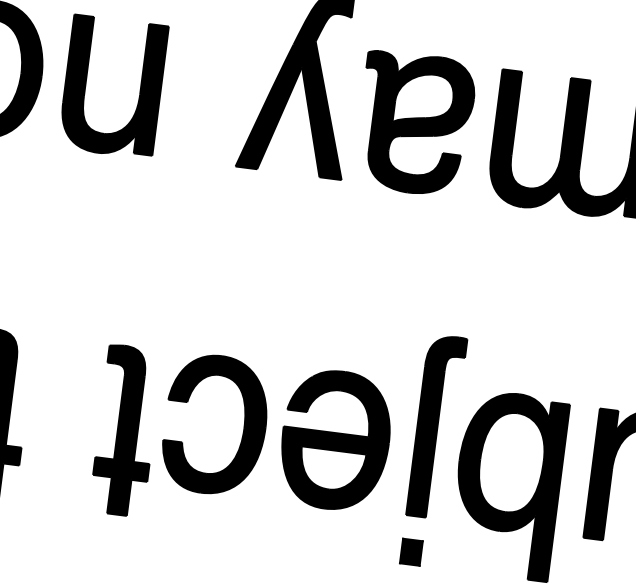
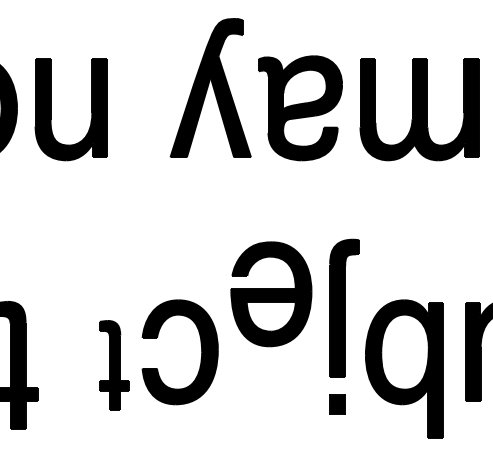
part: (126, 431) -> (114, 365), size x0.7
part: (335, 440) -> (271, 294), moved
part: (433, 450) -> (344, 326), moved

